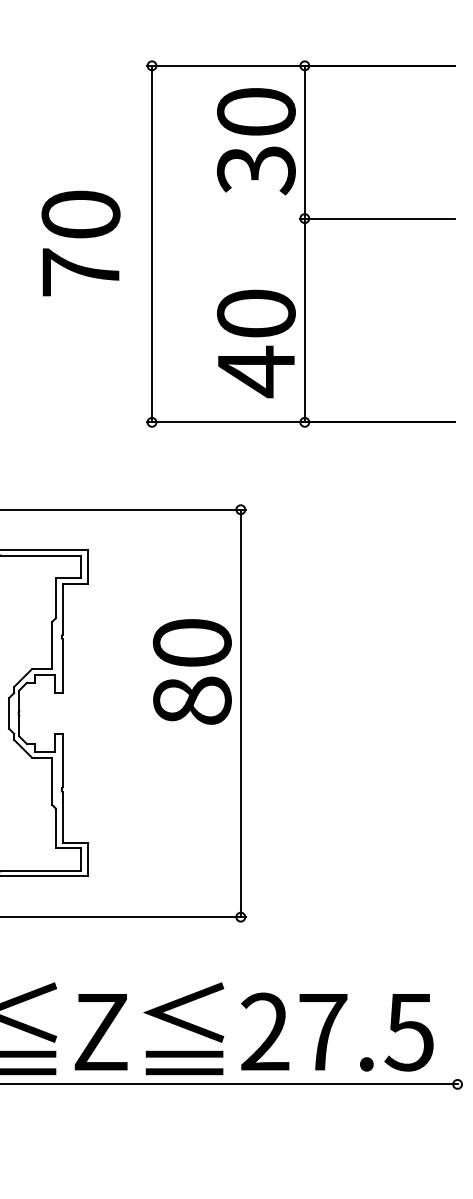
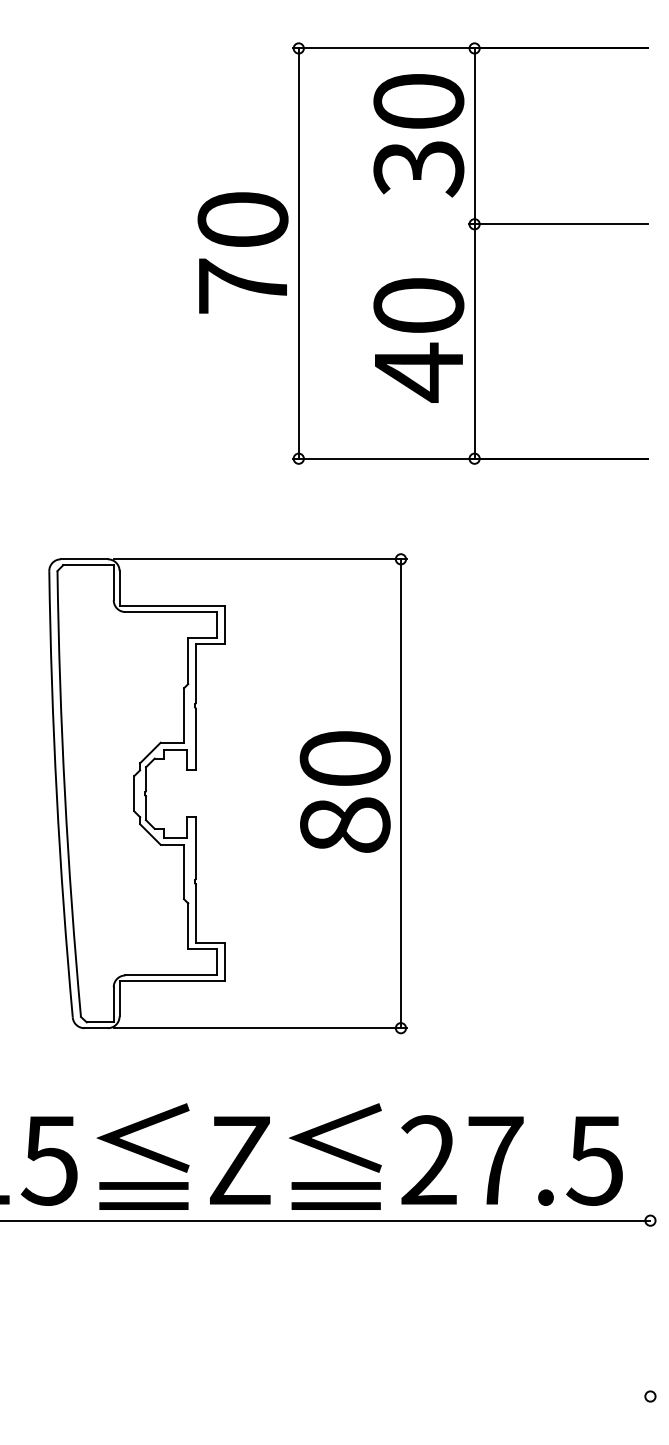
text: (80, 243) -> (242, 252), moved
text: (256, 343) -> (418, 340), moved
text: (191, 671) -> (344, 791), moved

